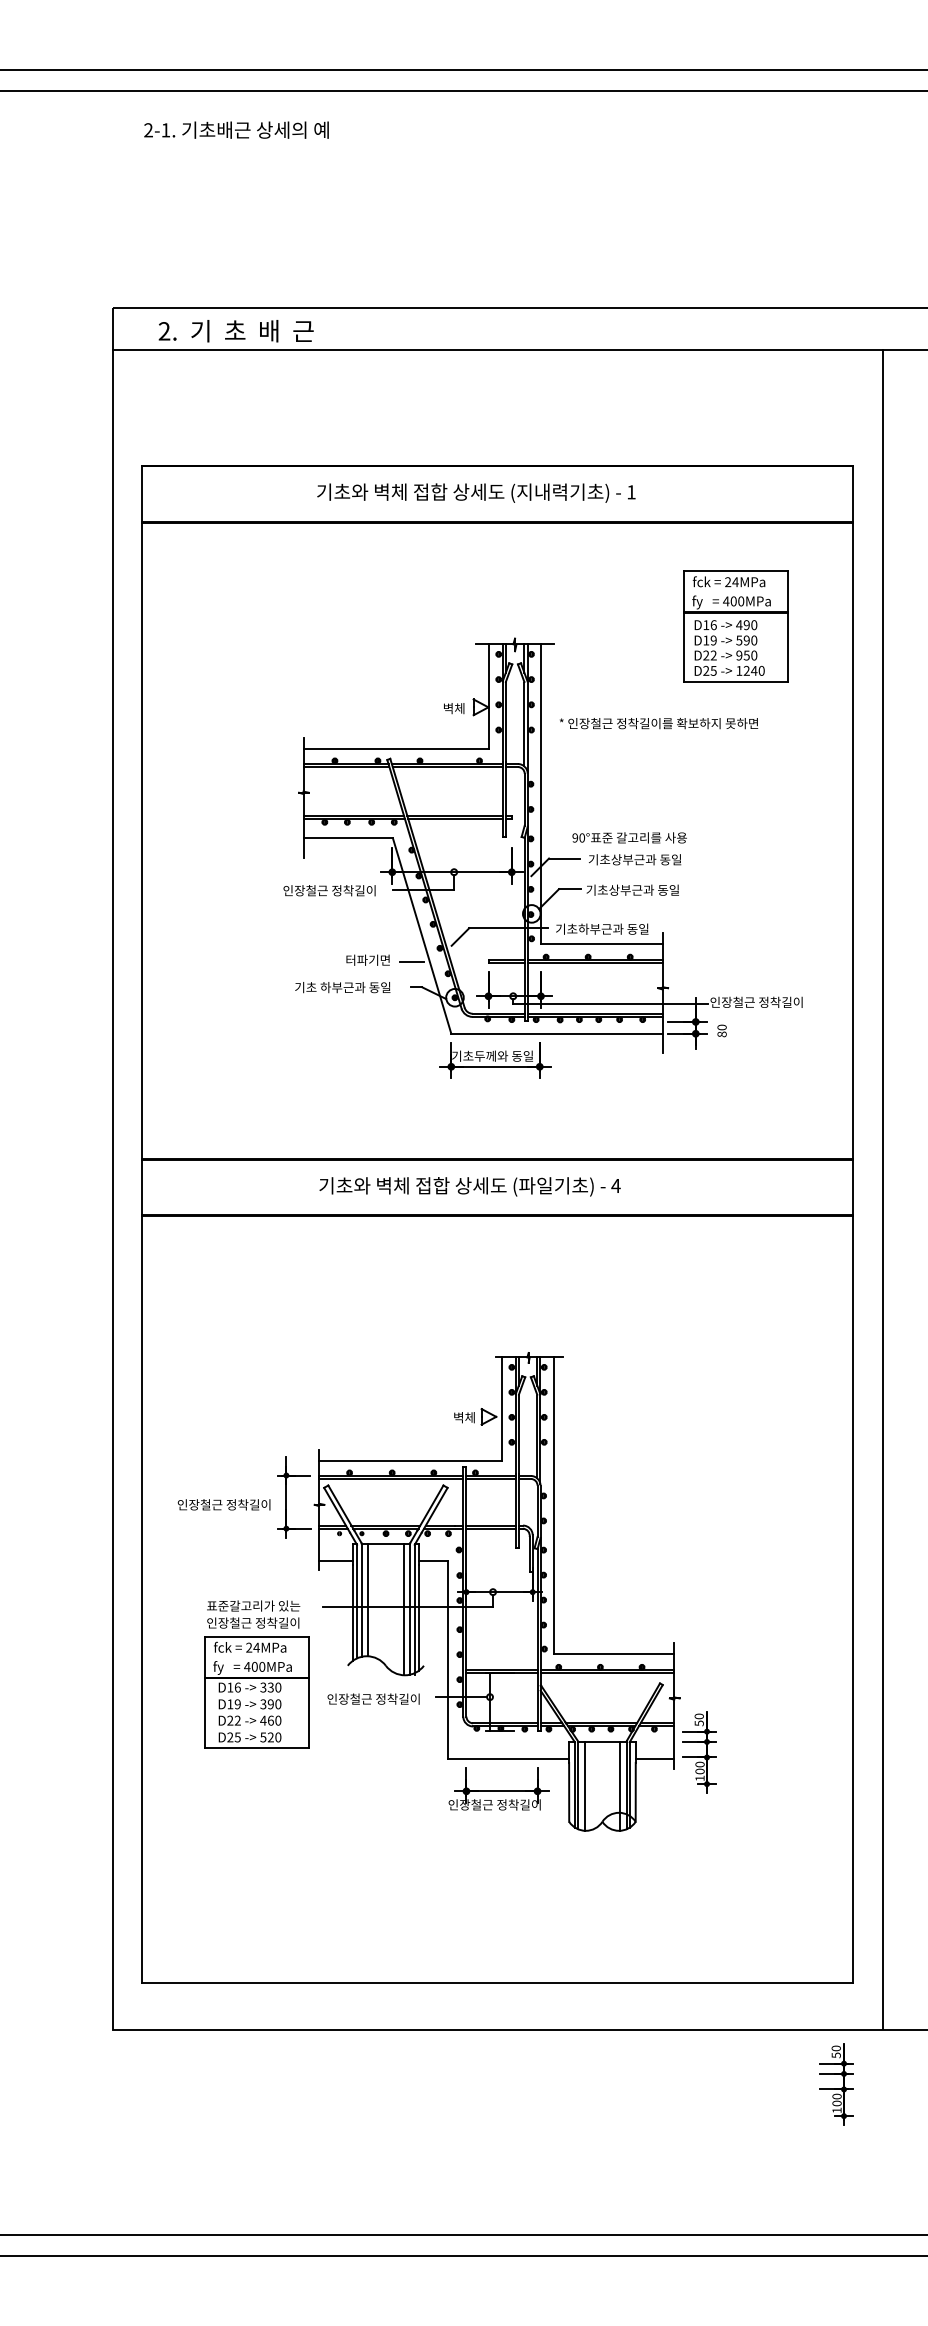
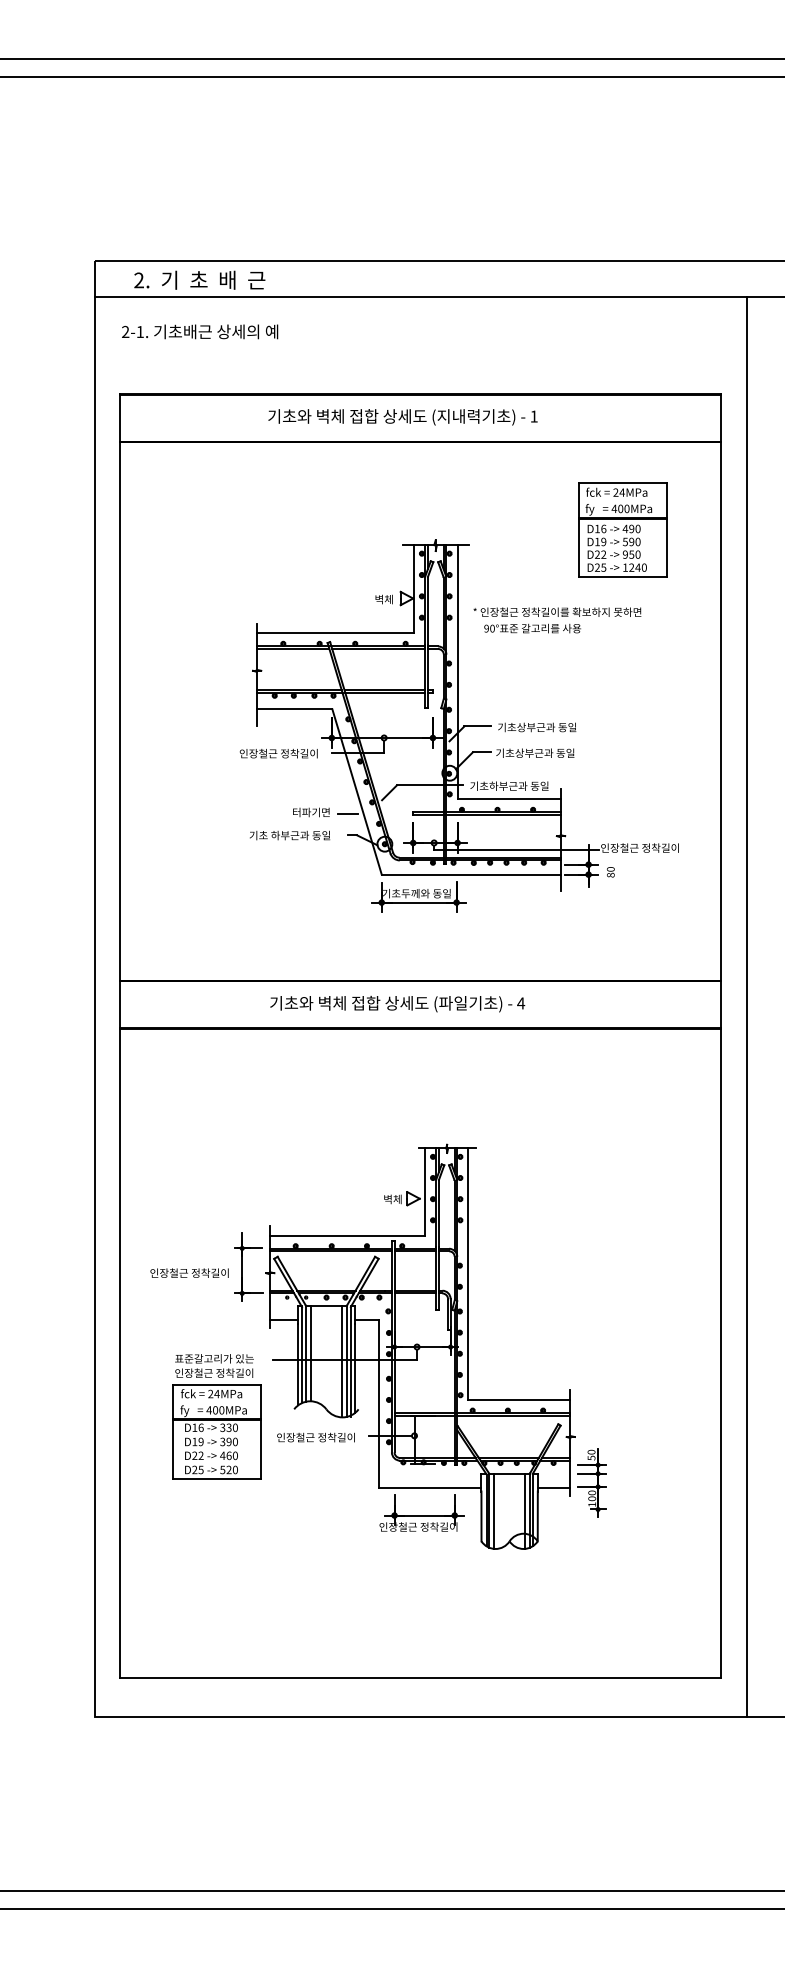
text: (236, 129) -> (200, 331), moved
text: (629, 837) -> (532, 628), moved
part: (836, 2084) -> (707, 1763), removed

